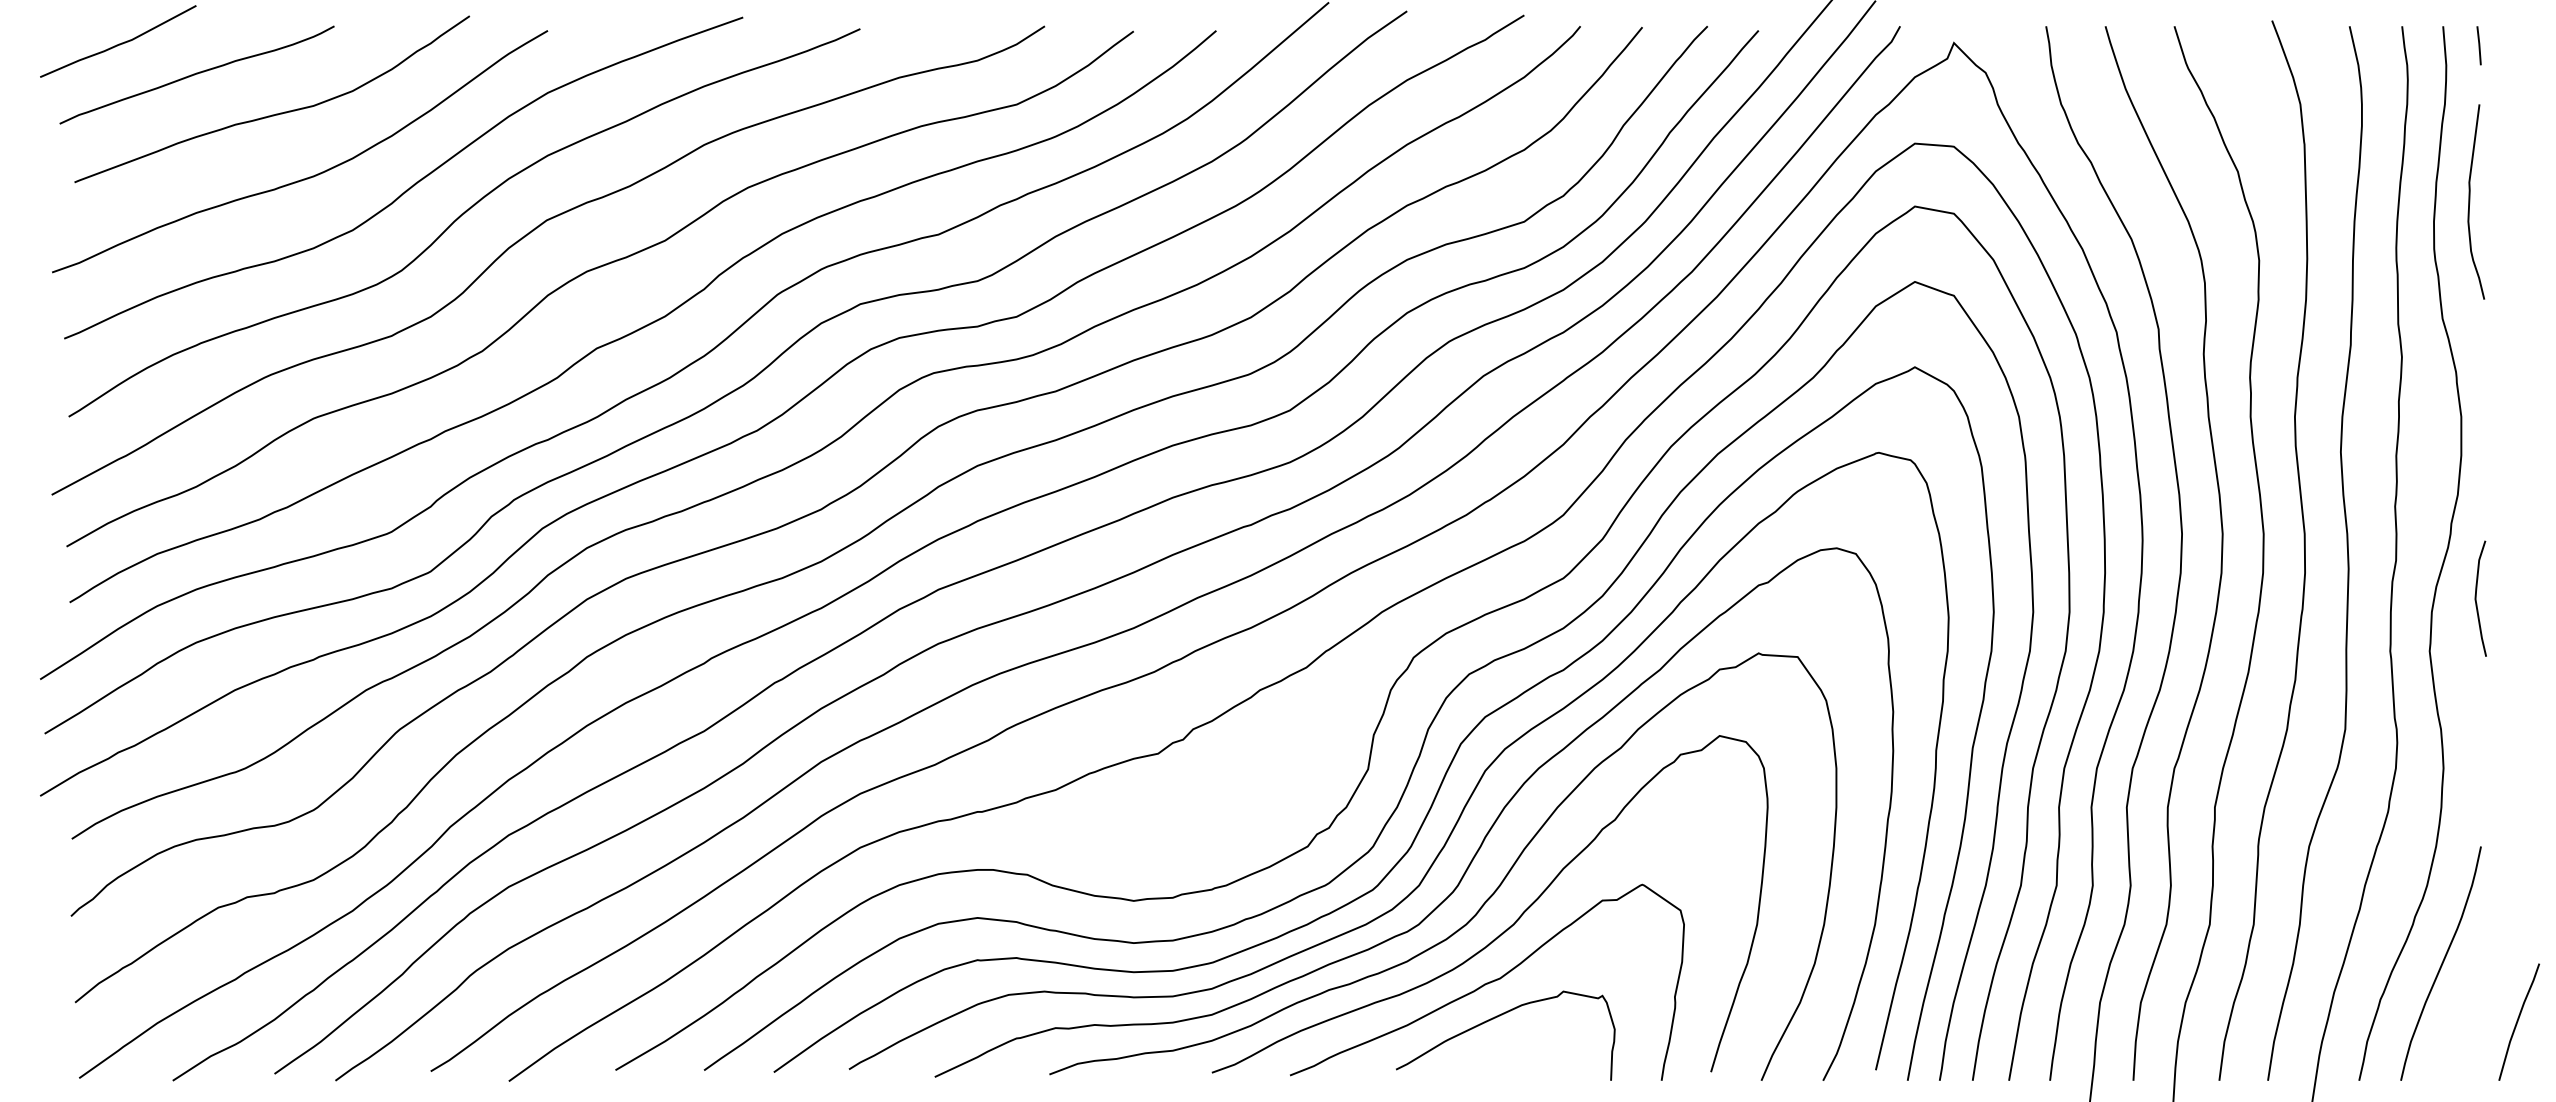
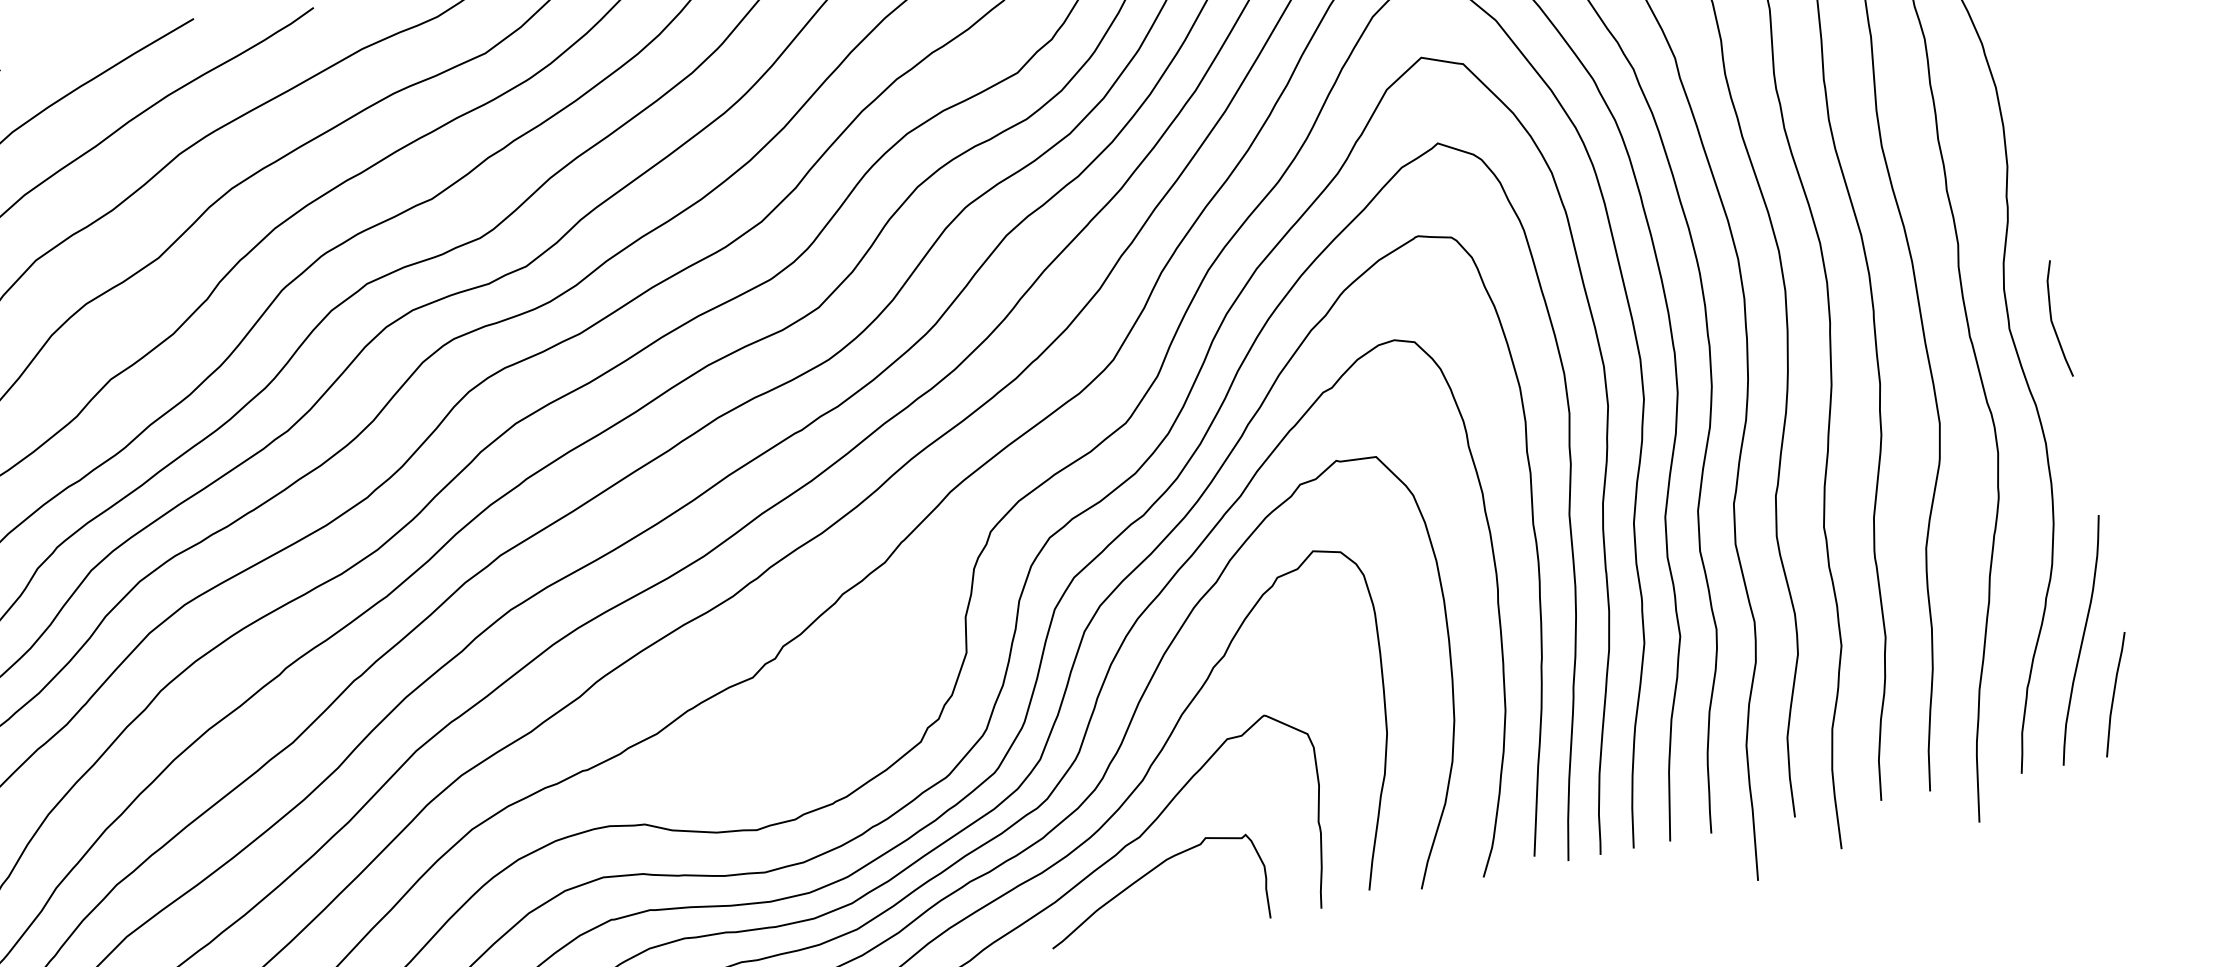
curve: (2476, 598) -> (2052, 319), moved
line: (2518, 1021) -> (2114, 694), moved

